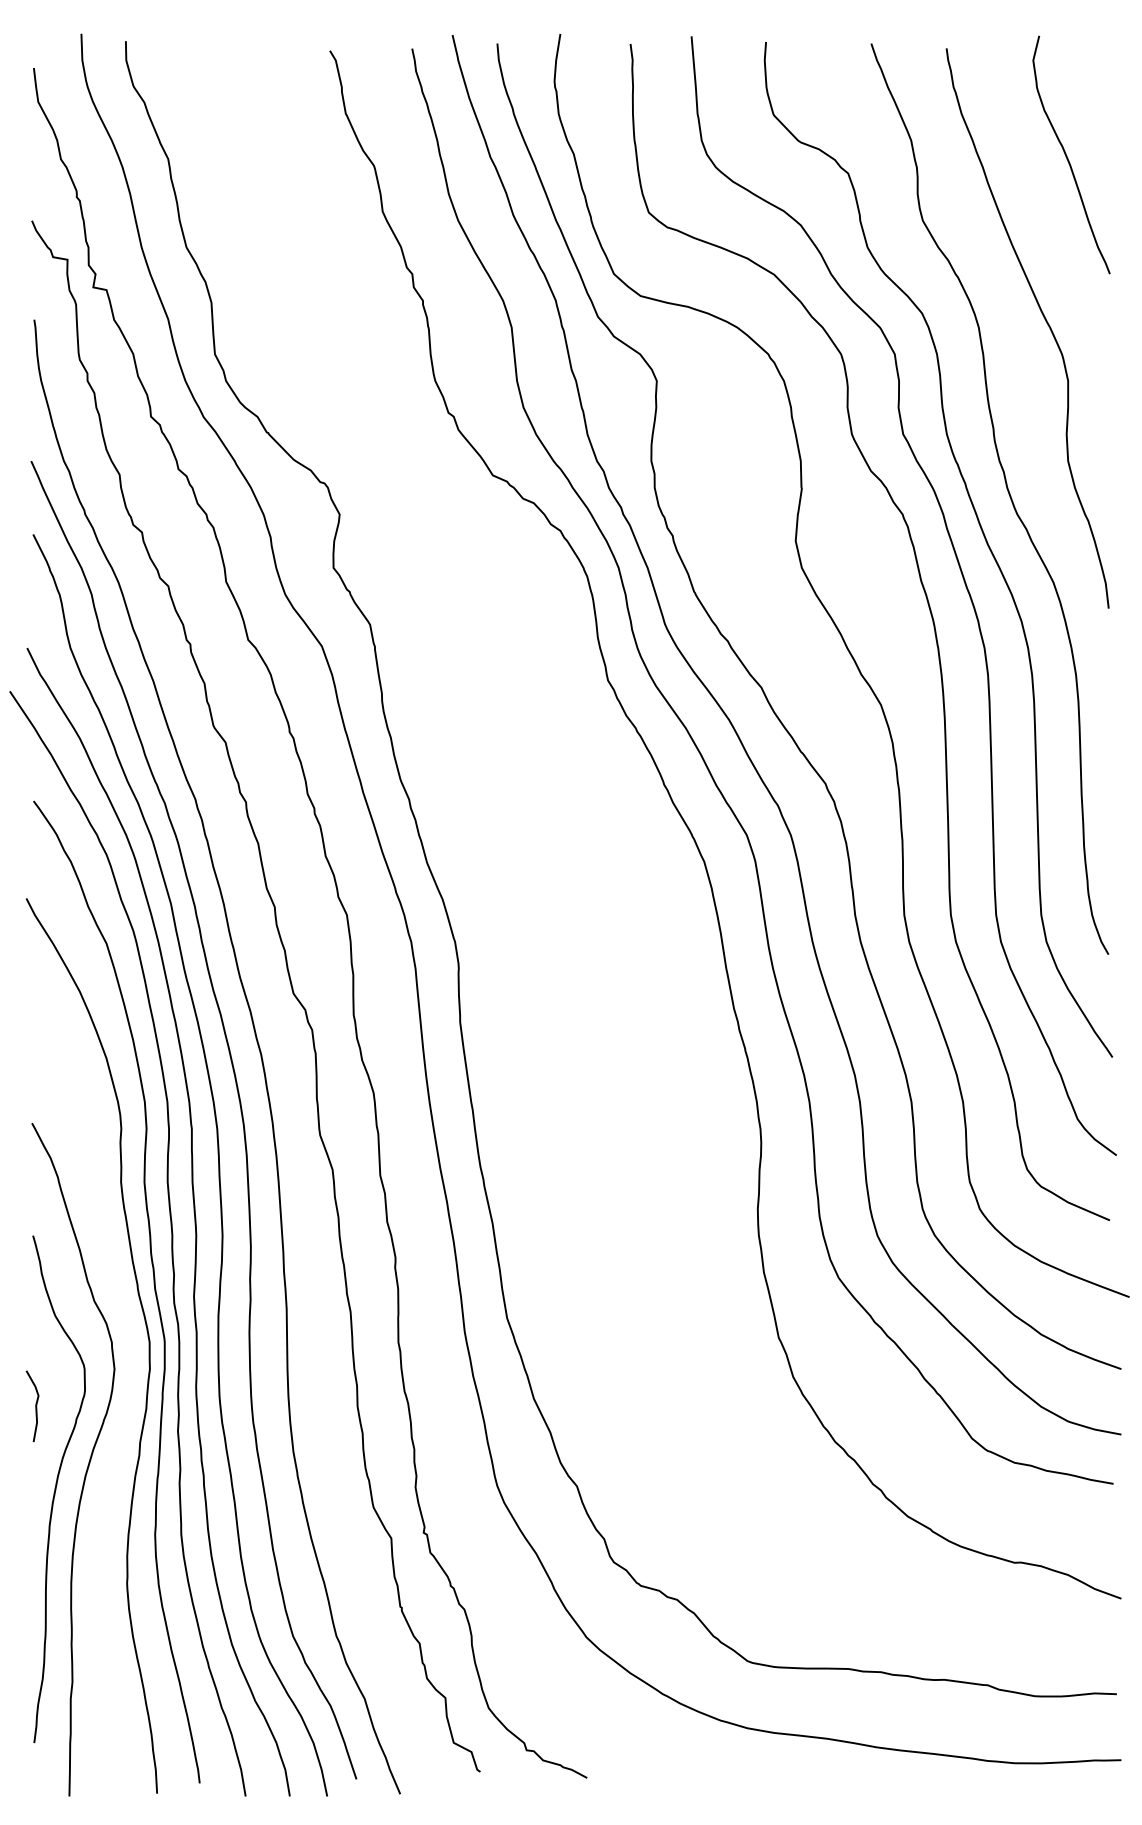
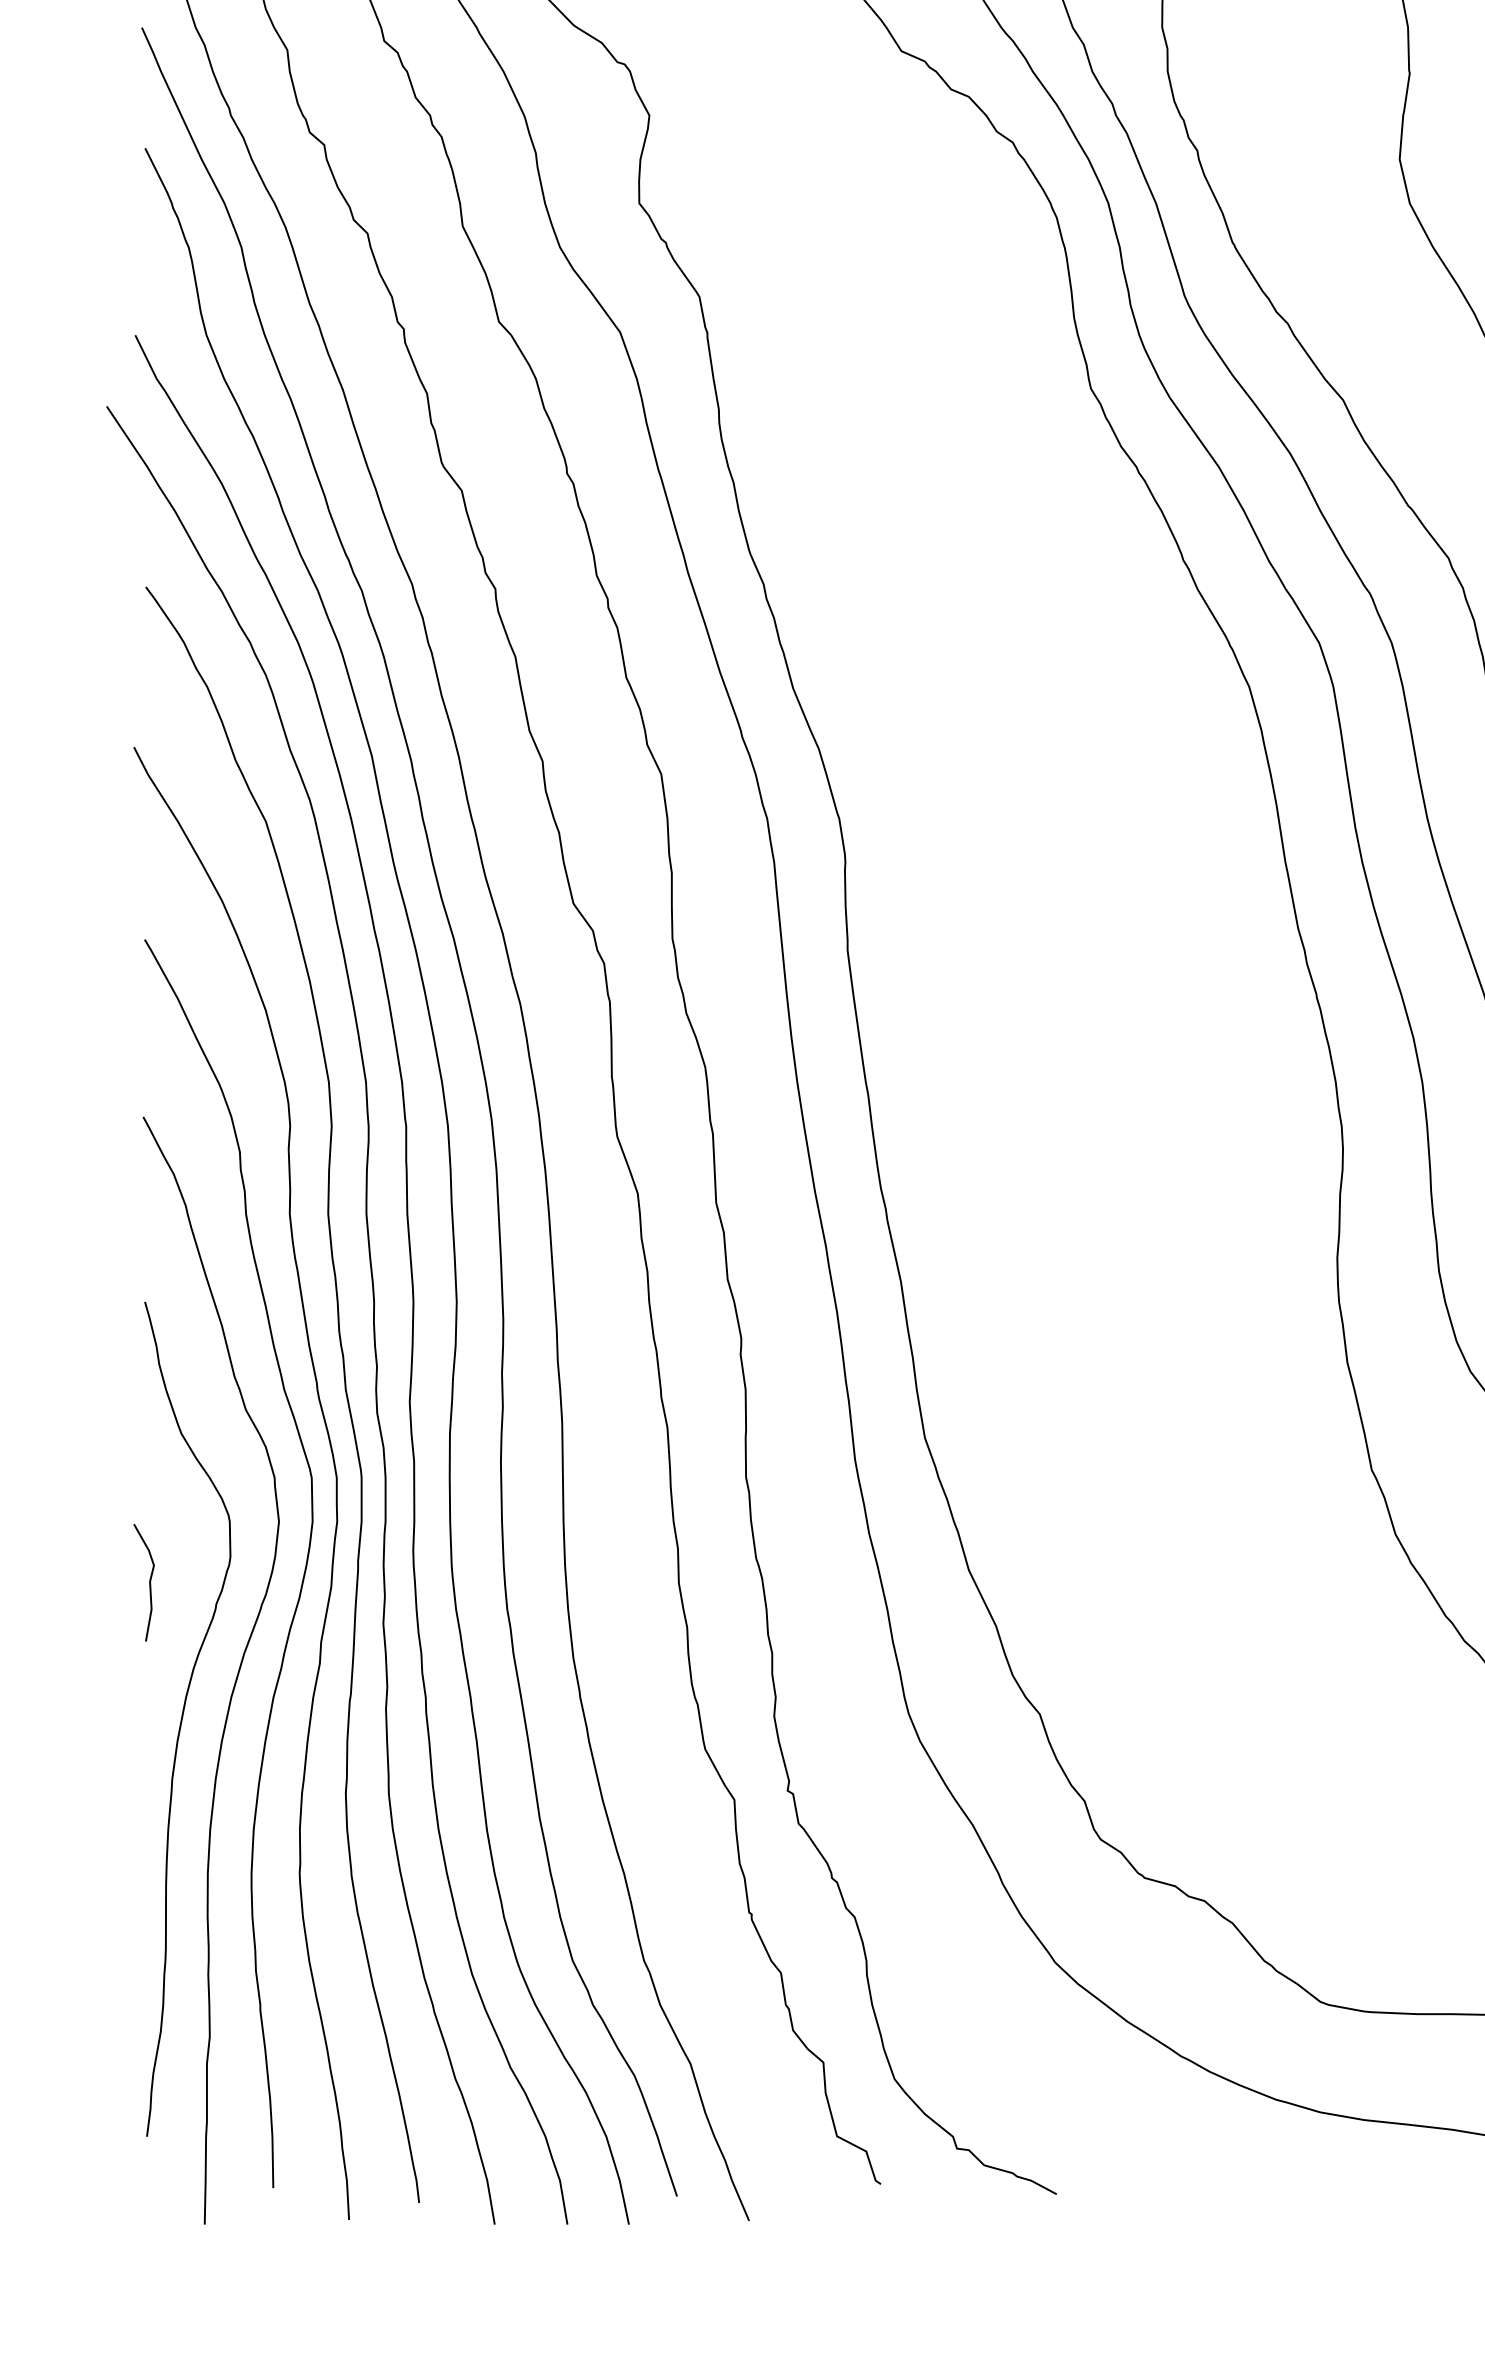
curve: (128, 1402) -> (301, 1576), added

